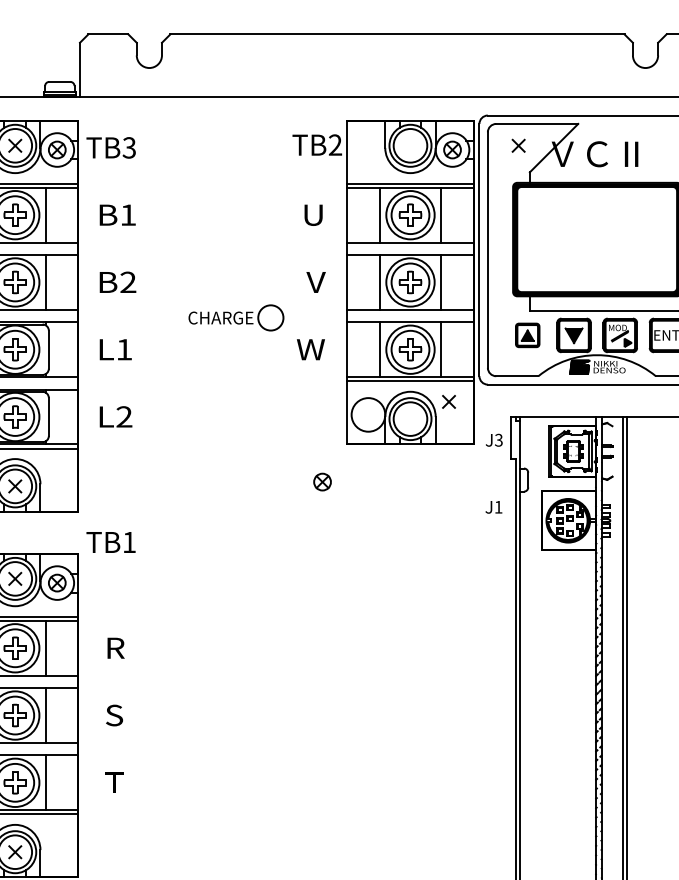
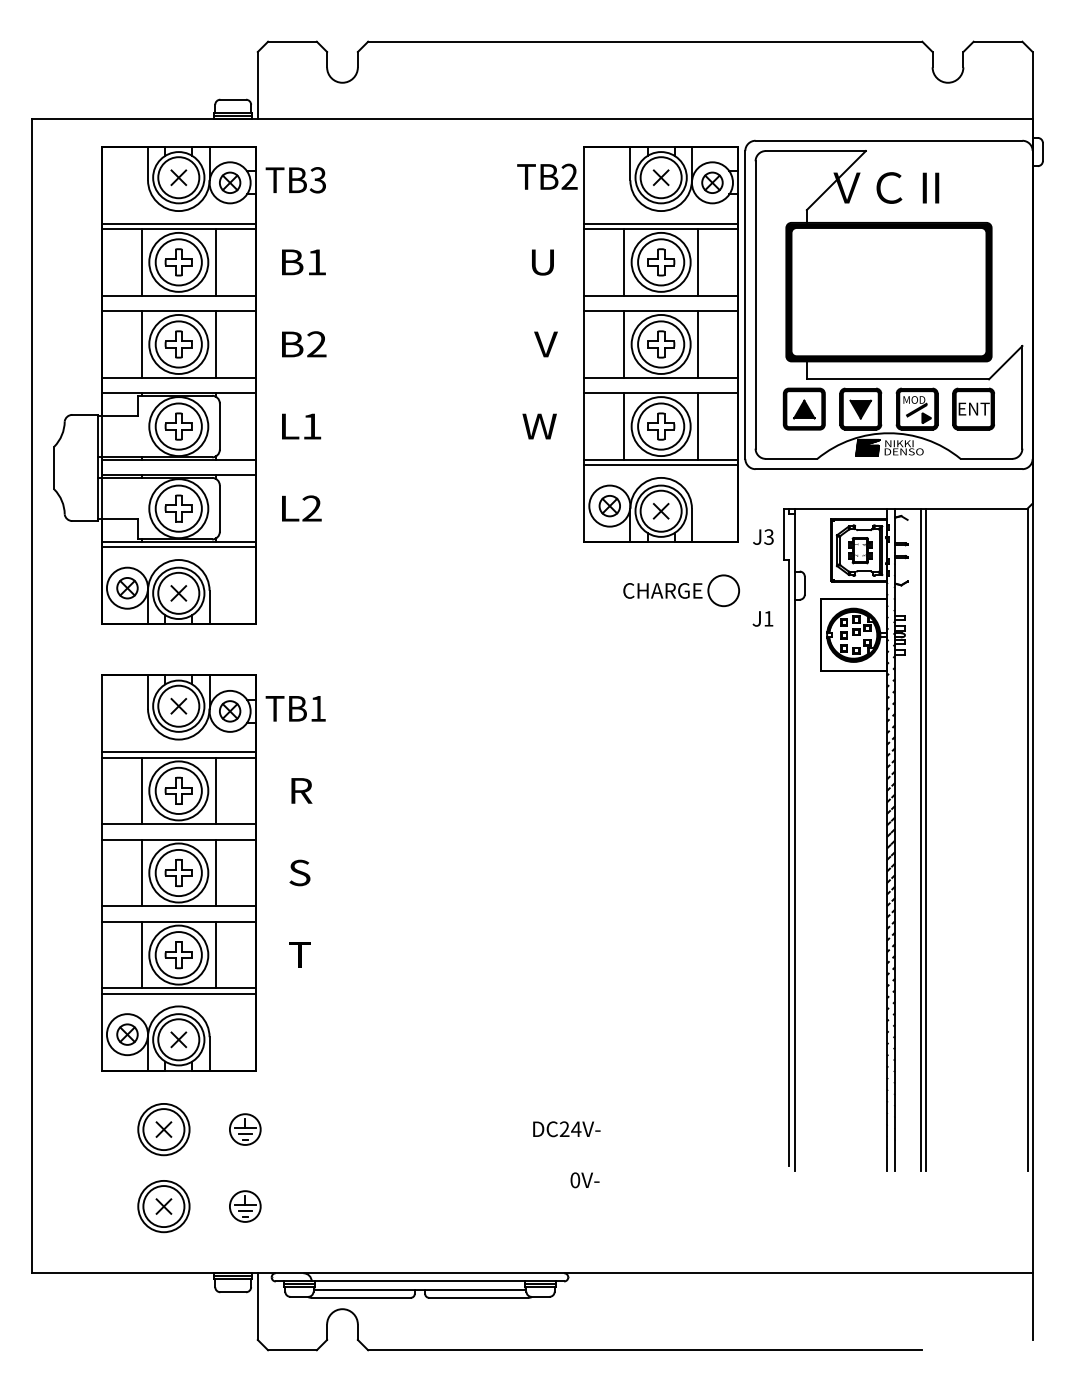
part: (518, 145) -> (660, 177), moved
part: (236, 317) -> (681, 590), moved
part: (527, 334) -> (803, 408), size x1.43
part: (448, 402) -> (660, 511), moved
part: (322, 482) -> (609, 506), moved
text: (110, 542) -> (295, 708), moved

